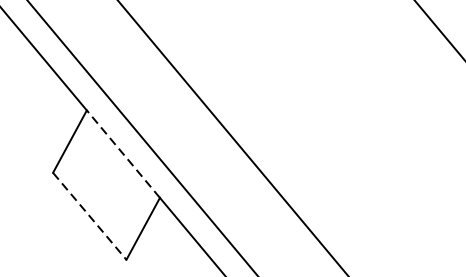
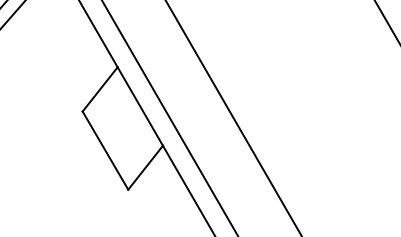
line: (123, 154) -> (140, 106), dashed -> solid
line: (89, 217) -> (105, 151), dashed -> solid

